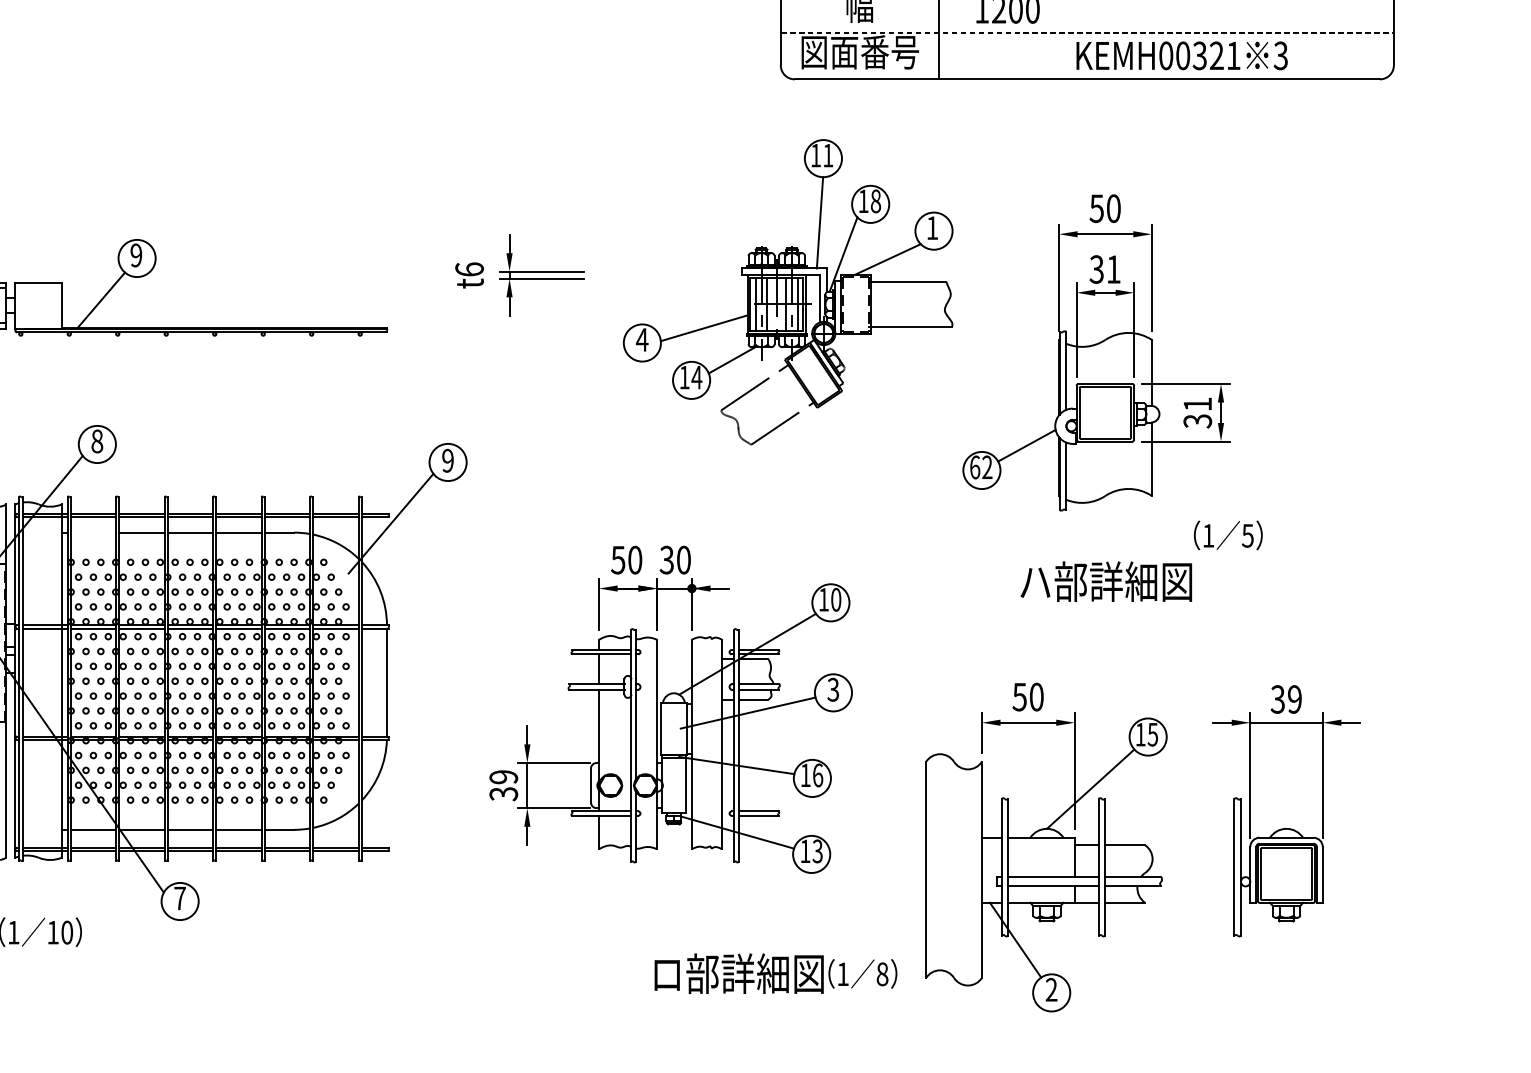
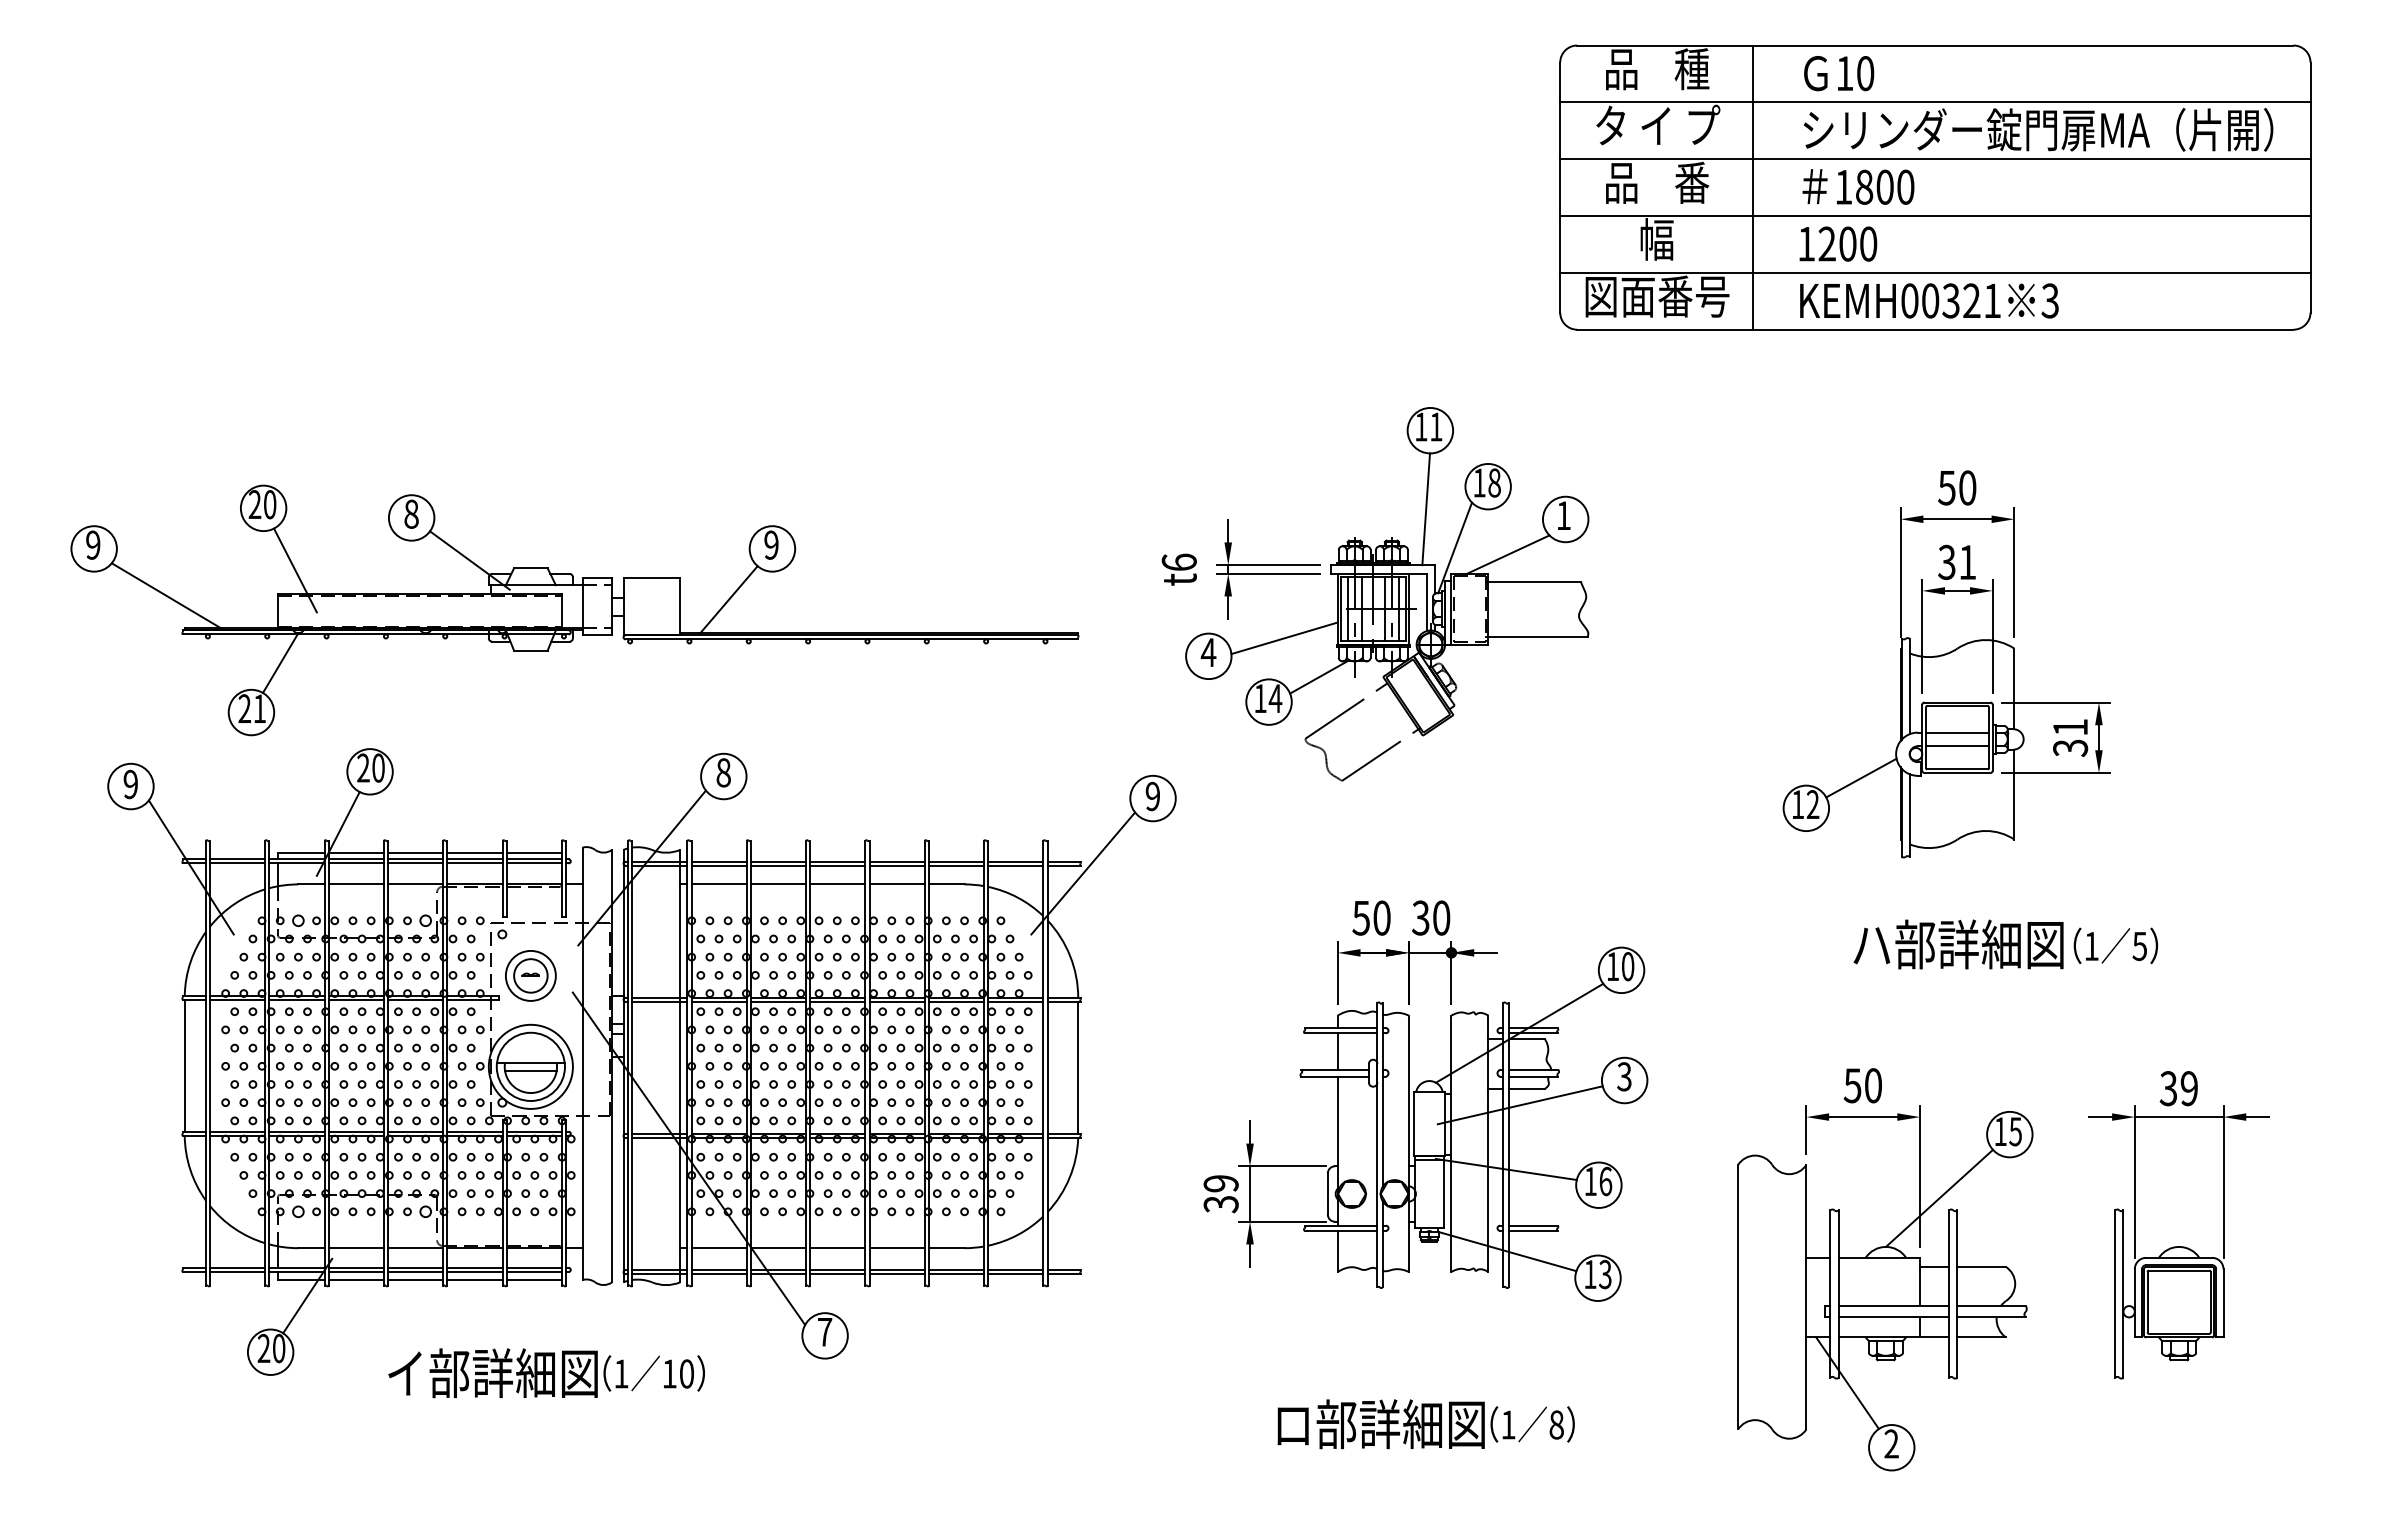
line: (1087, 32) -> (1935, 272), dashed -> solid
text: (1182, 55) -> (1929, 300), moved
part: (788, 292) -> (1387, 594), moved
line: (1105, 408) -> (1957, 732), added
line: (1105, 419) -> (1957, 746), added
text: (975, 467) -> (1798, 804), 62 -> 12
line: (93, 532) -> (718, 884), added
text: (1227, 535) -> (2115, 945), moved
text: (775, 973) -> (1425, 1424), moved

